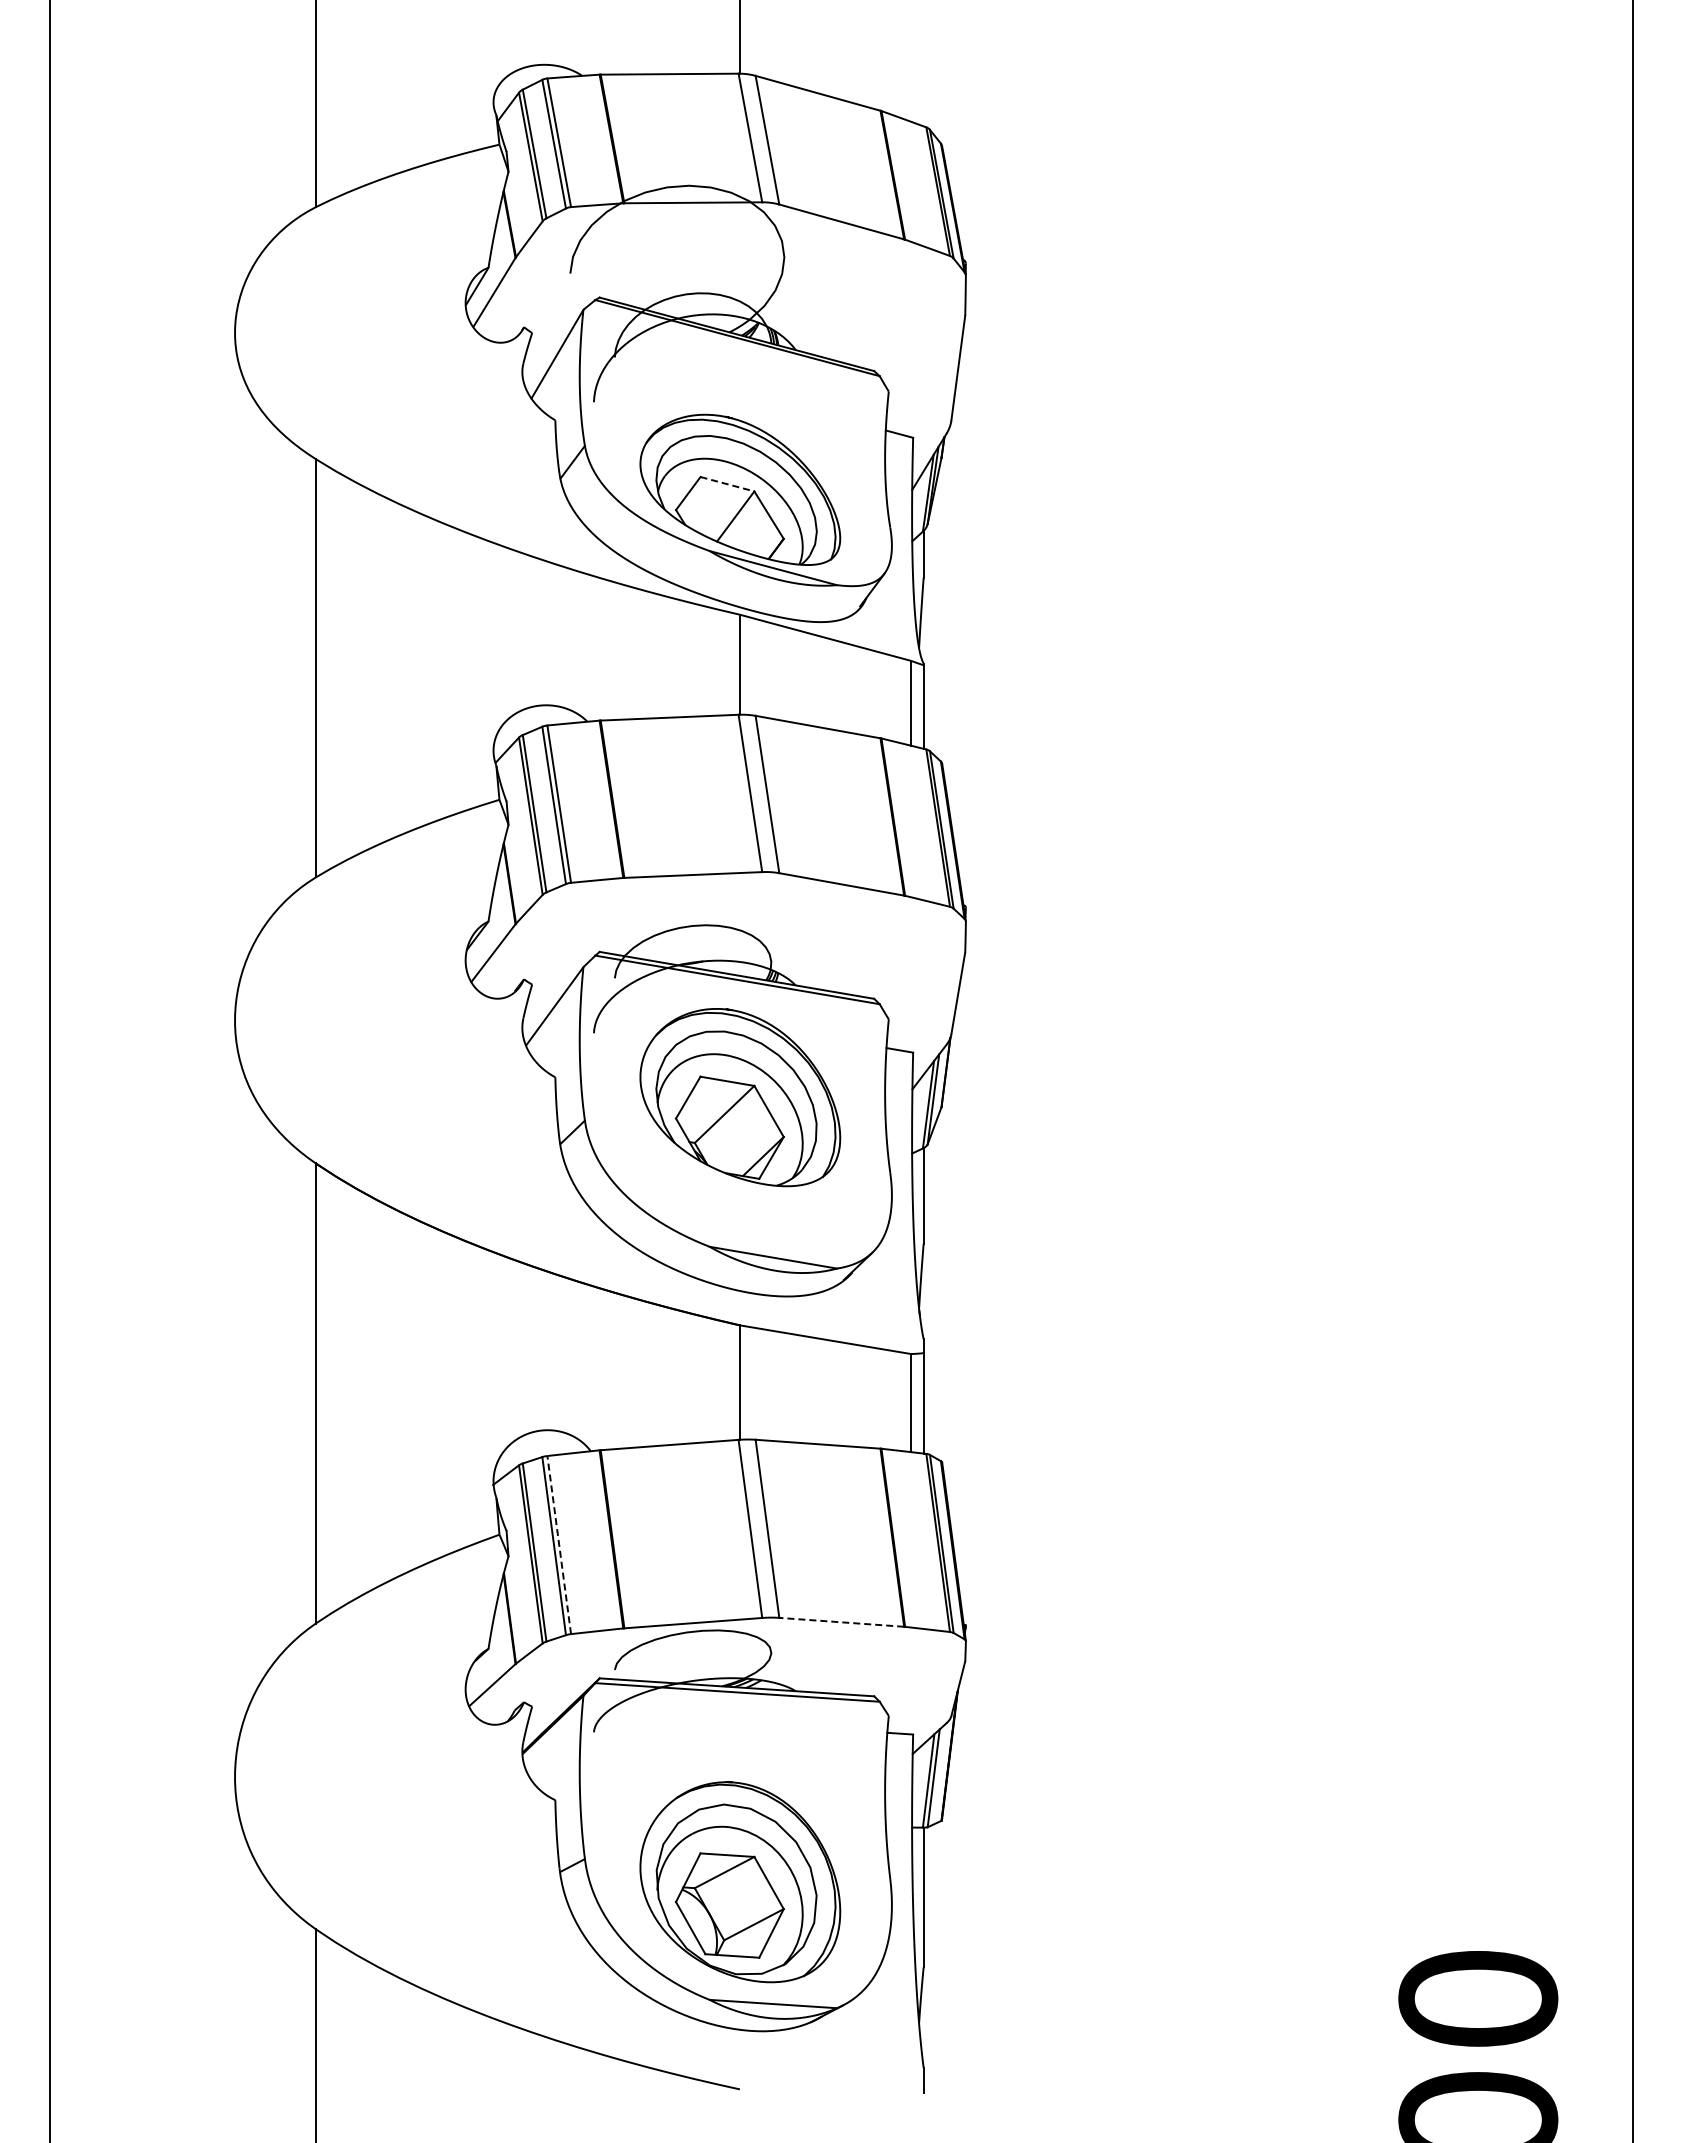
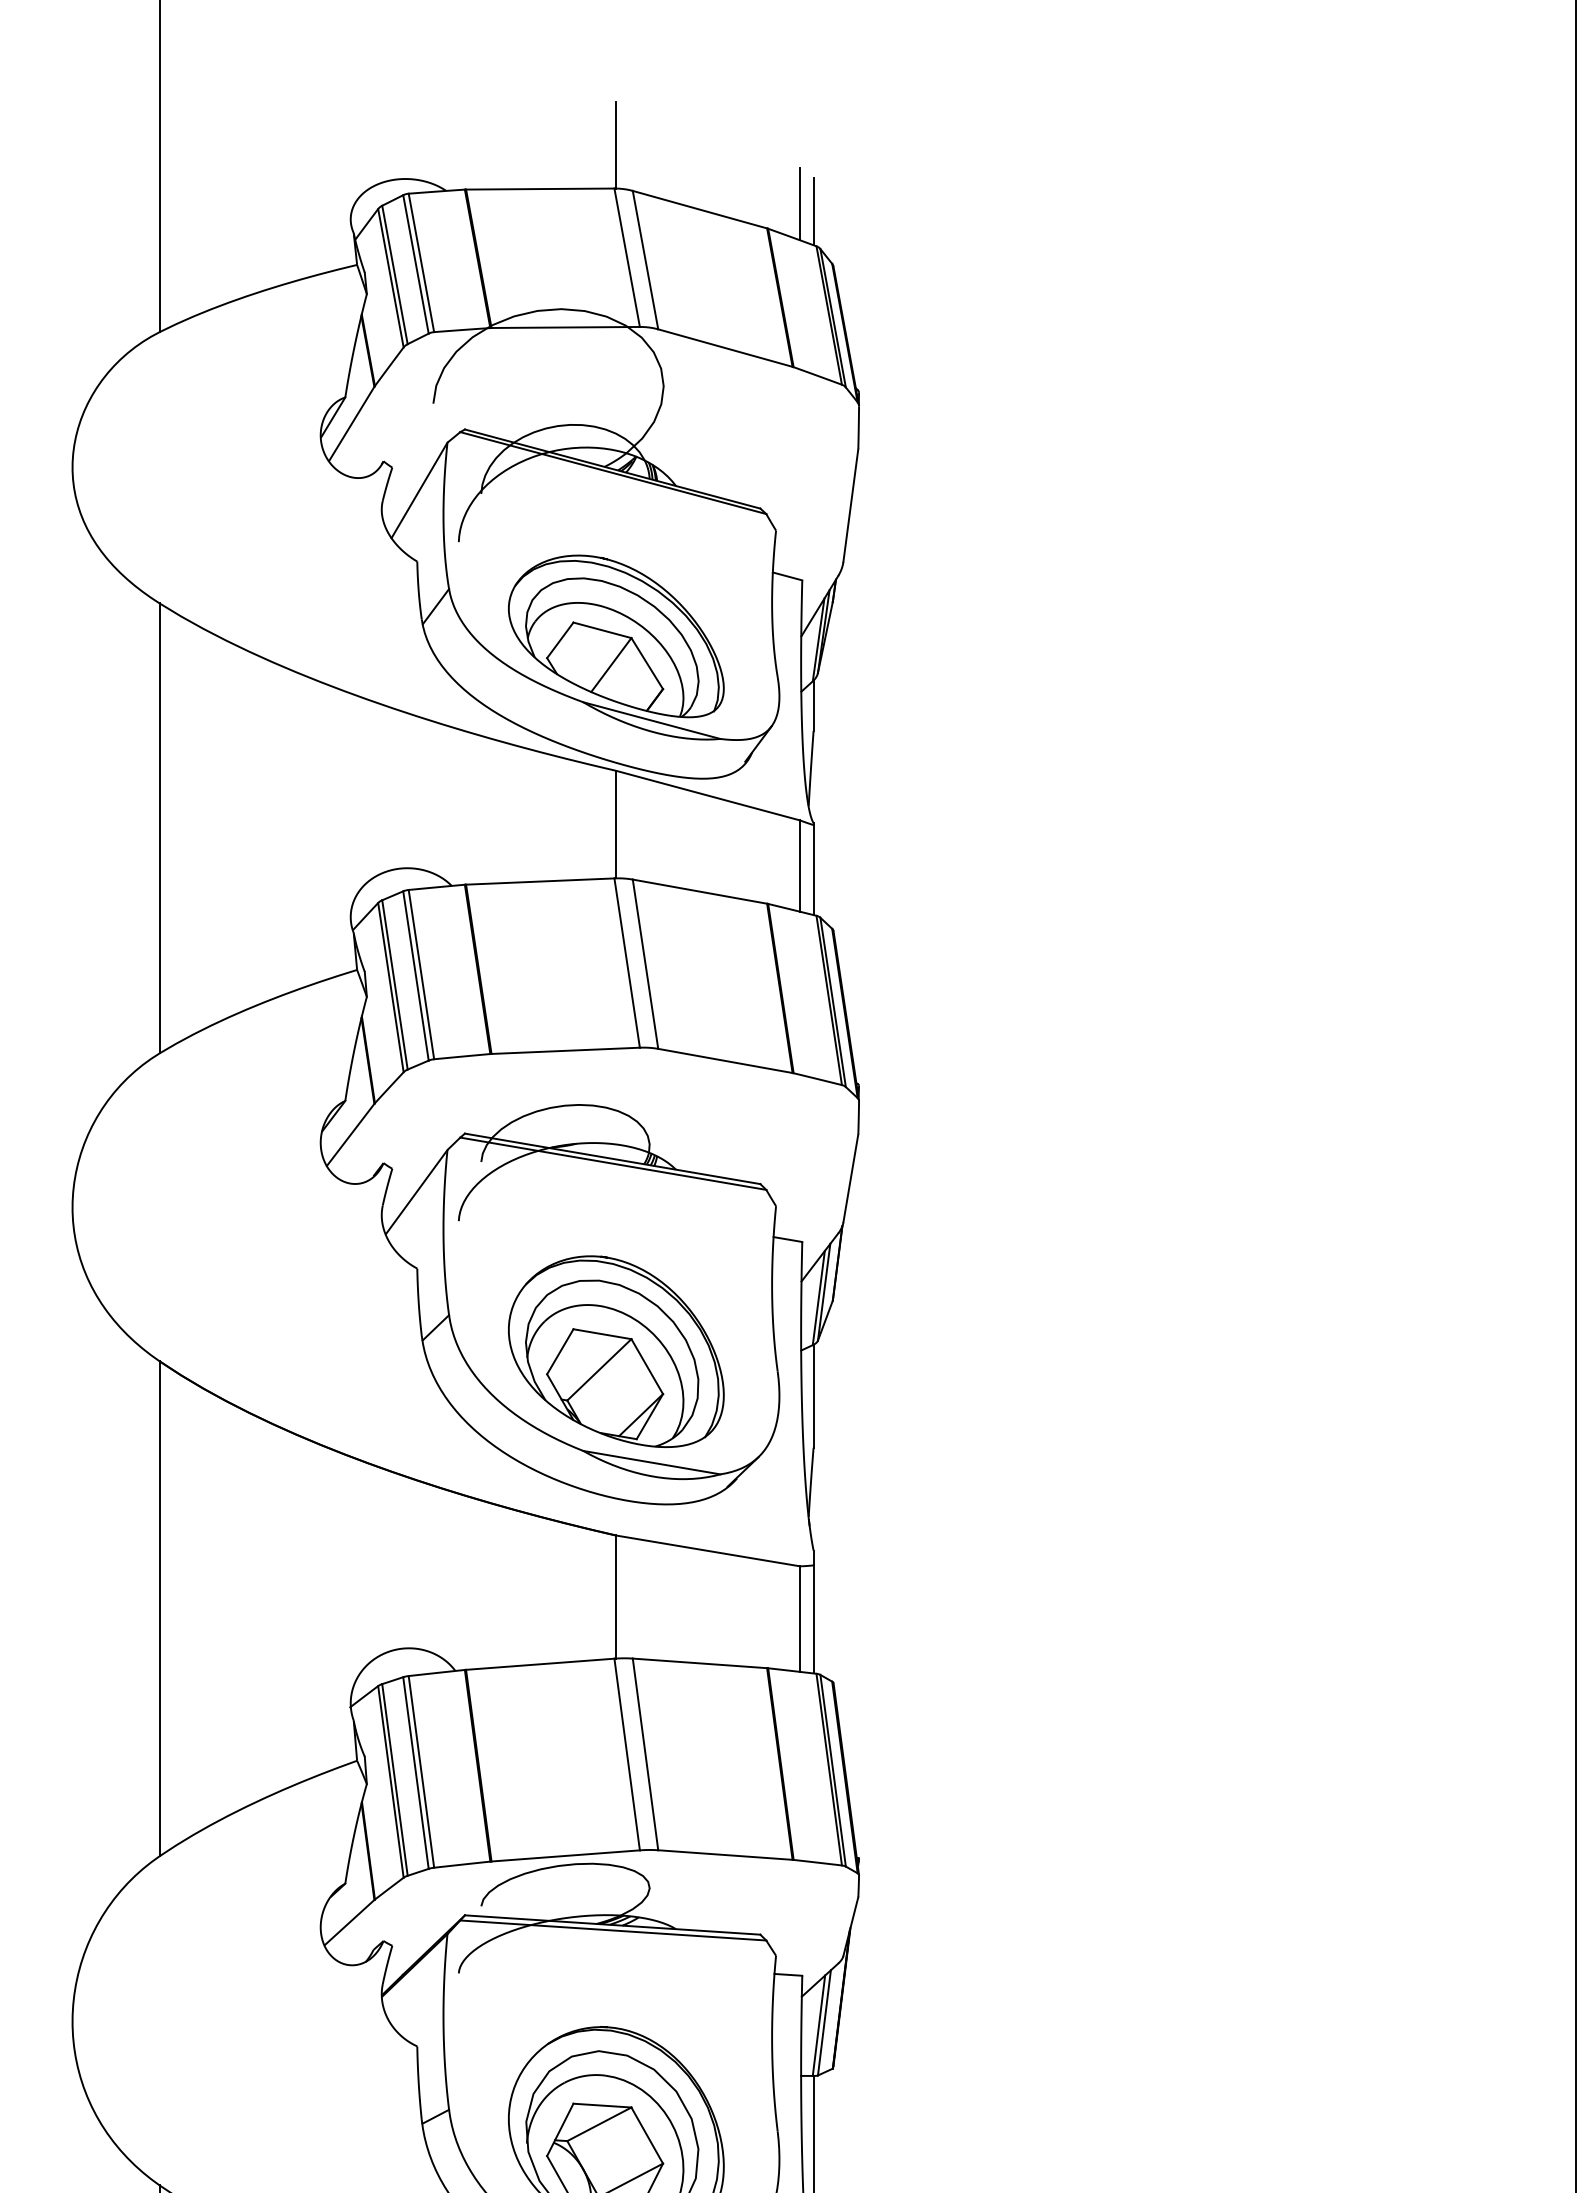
line: (911, 87) -> (800, 203), added
line: (923, 94) -> (813, 210), added
line: (727, 484) -> (602, 630), dashed -> solid
part: (740, 1097) -> (616, 1351), moved
line: (559, 1545) -> (421, 1772), dashed -> solid
line: (841, 1622) -> (725, 1855), dashed -> solid

